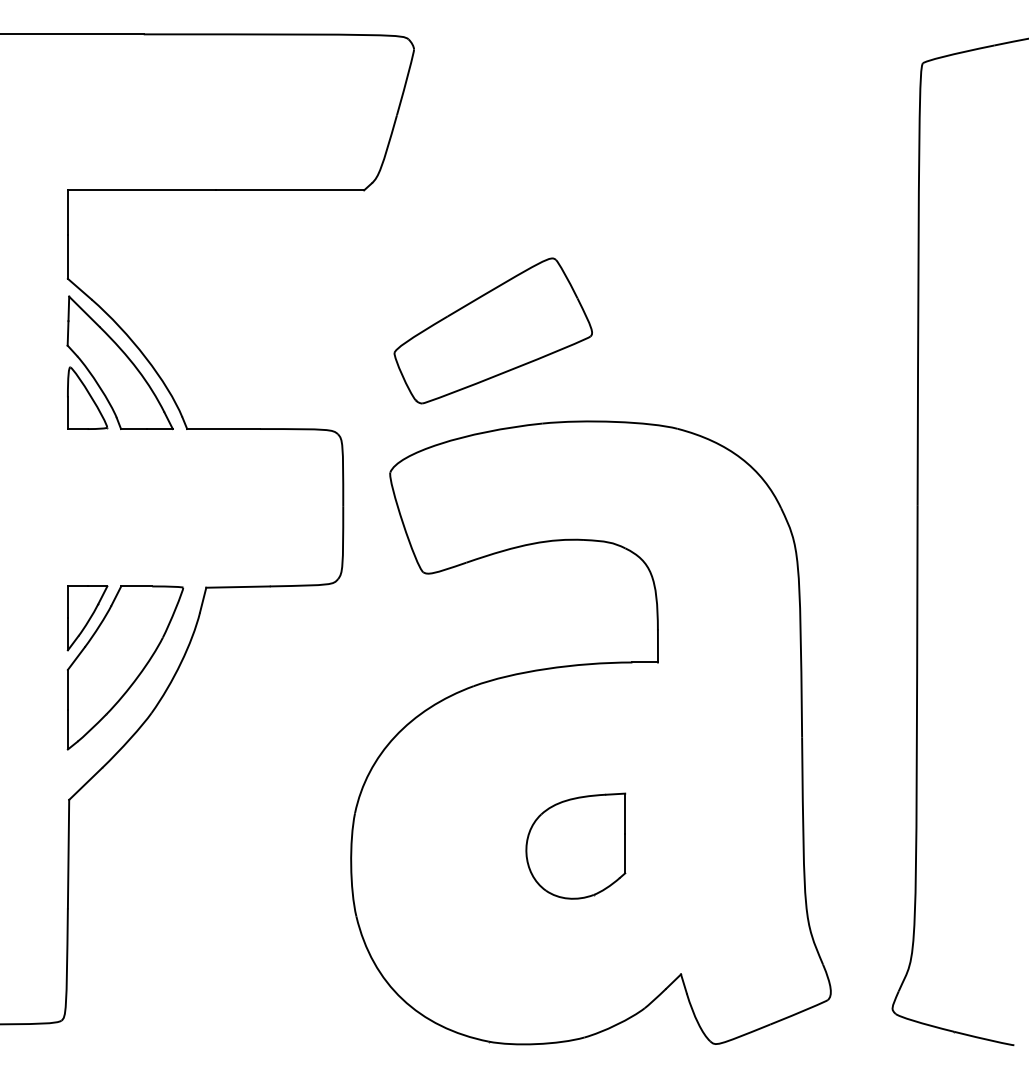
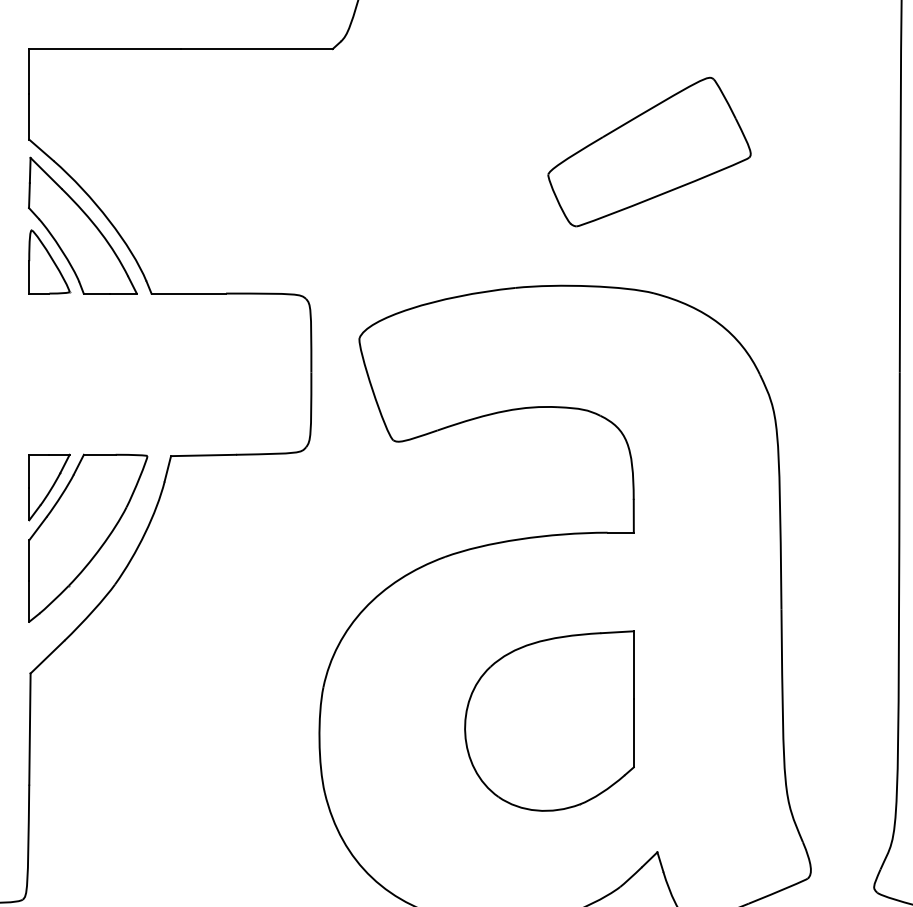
part: (492, 330) -> (648, 151), moved
part: (575, 845) -> (549, 720), size x1.67

